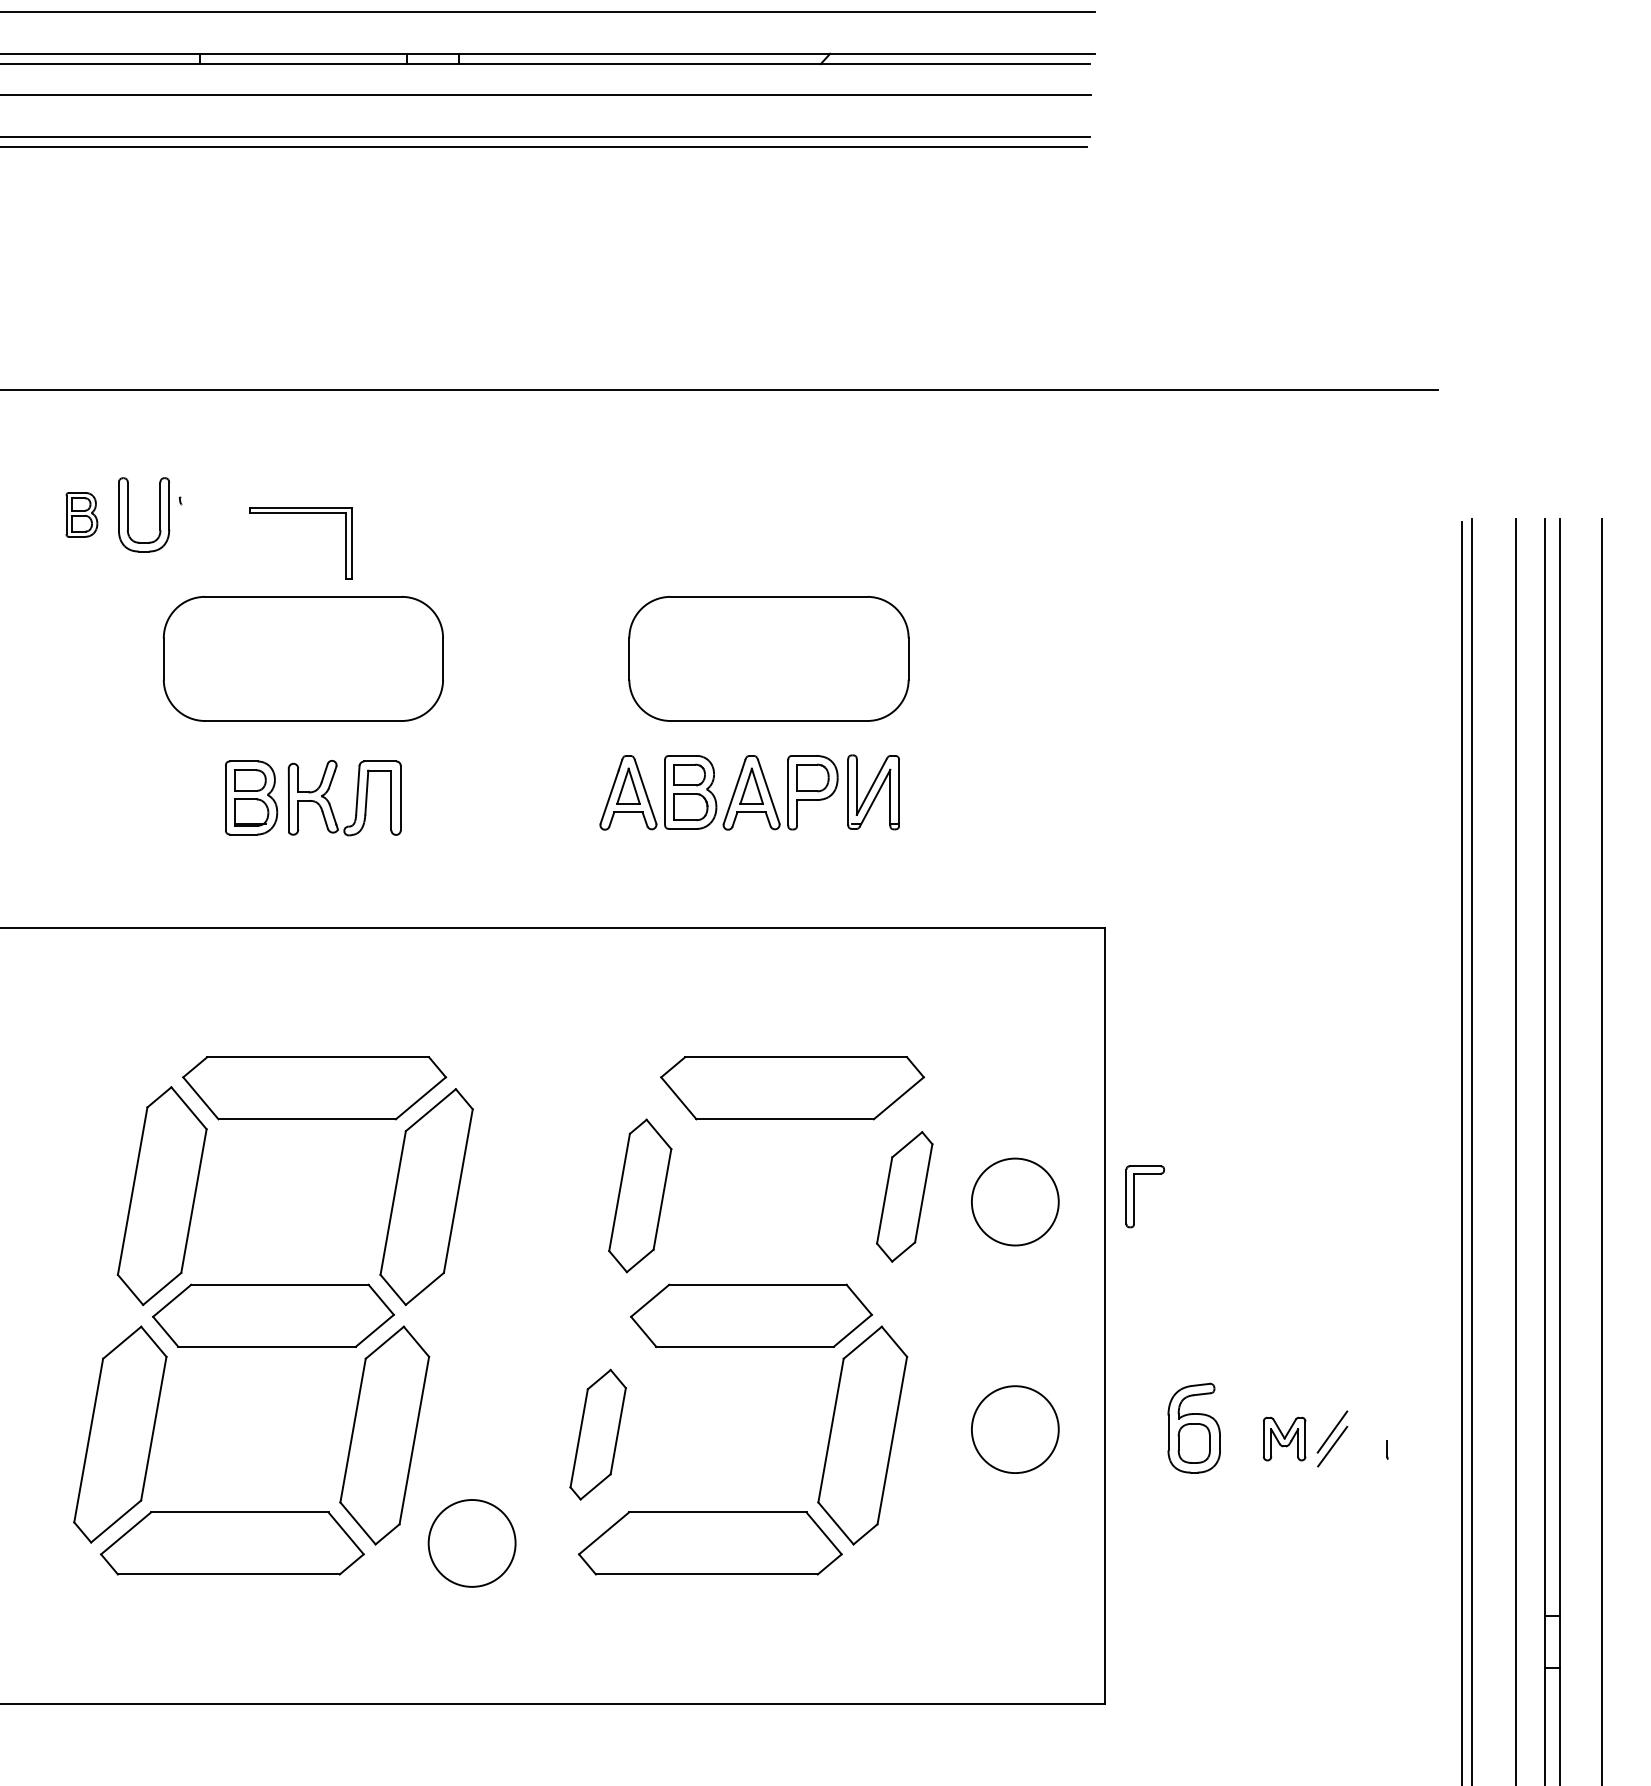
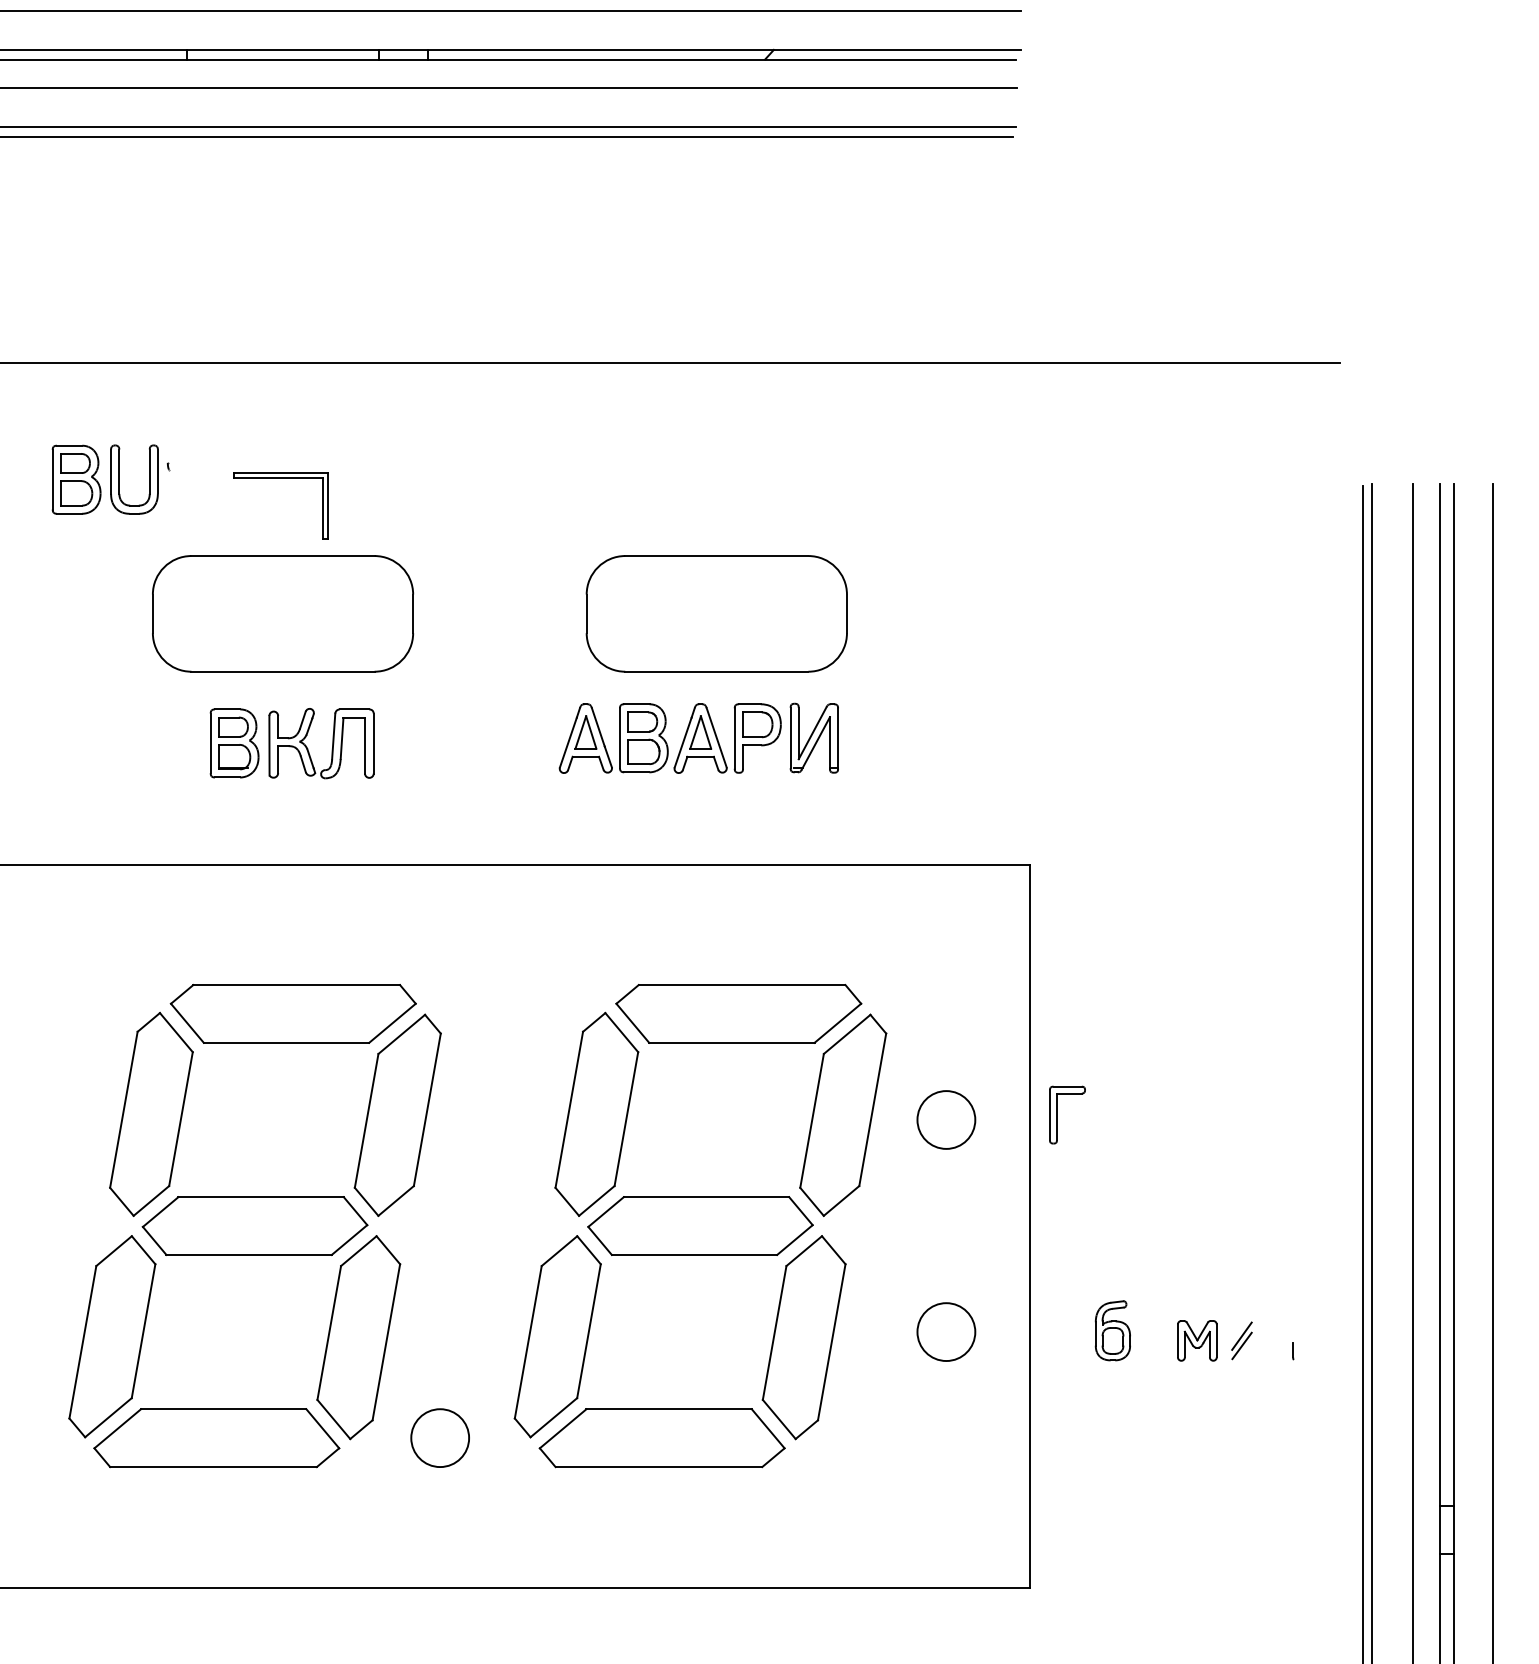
part: (81, 514) -> (76, 479), size x1.67
part: (639, 1195) -> (596, 1113), size x1.43
part: (904, 1196) -> (843, 1114), size x1.67
circle: (1015, 1201) -> (946, 1119), size x0.71
part: (1193, 1427) -> (1112, 1330), size x0.71
circle: (1015, 1430) -> (946, 1332), size x0.71
part: (598, 1434) -> (557, 1336), size x1.67
part: (1332, 1438) -> (1241, 1340), size x0.71
circle: (472, 1543) -> (440, 1438), size x0.71

